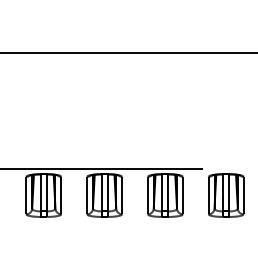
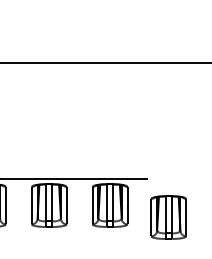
part: (226, 195) -> (169, 217), moved

